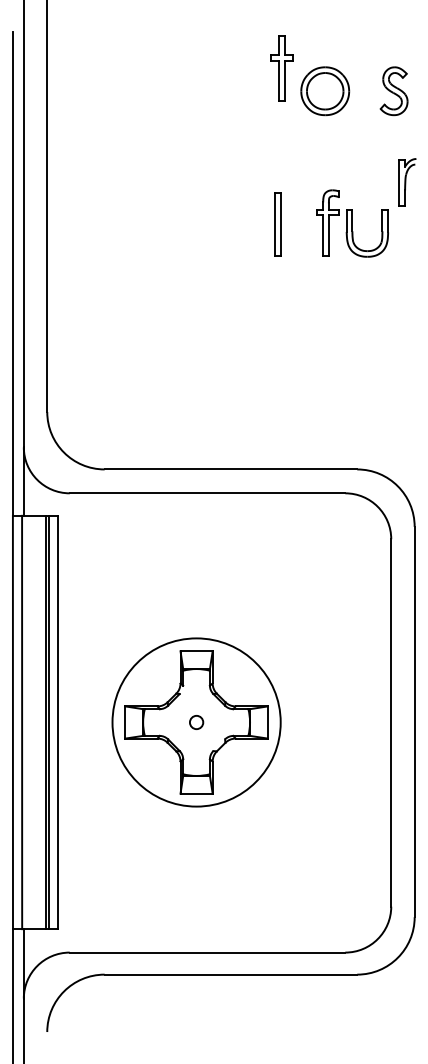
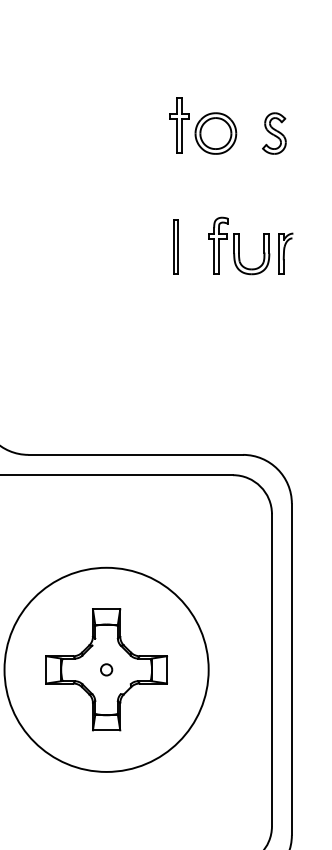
part: (281, 68) -> (178, 125), moved
part: (407, 182) -> (285, 253), moved
circle: (196, 722) -> (106, 669), size x1.43

